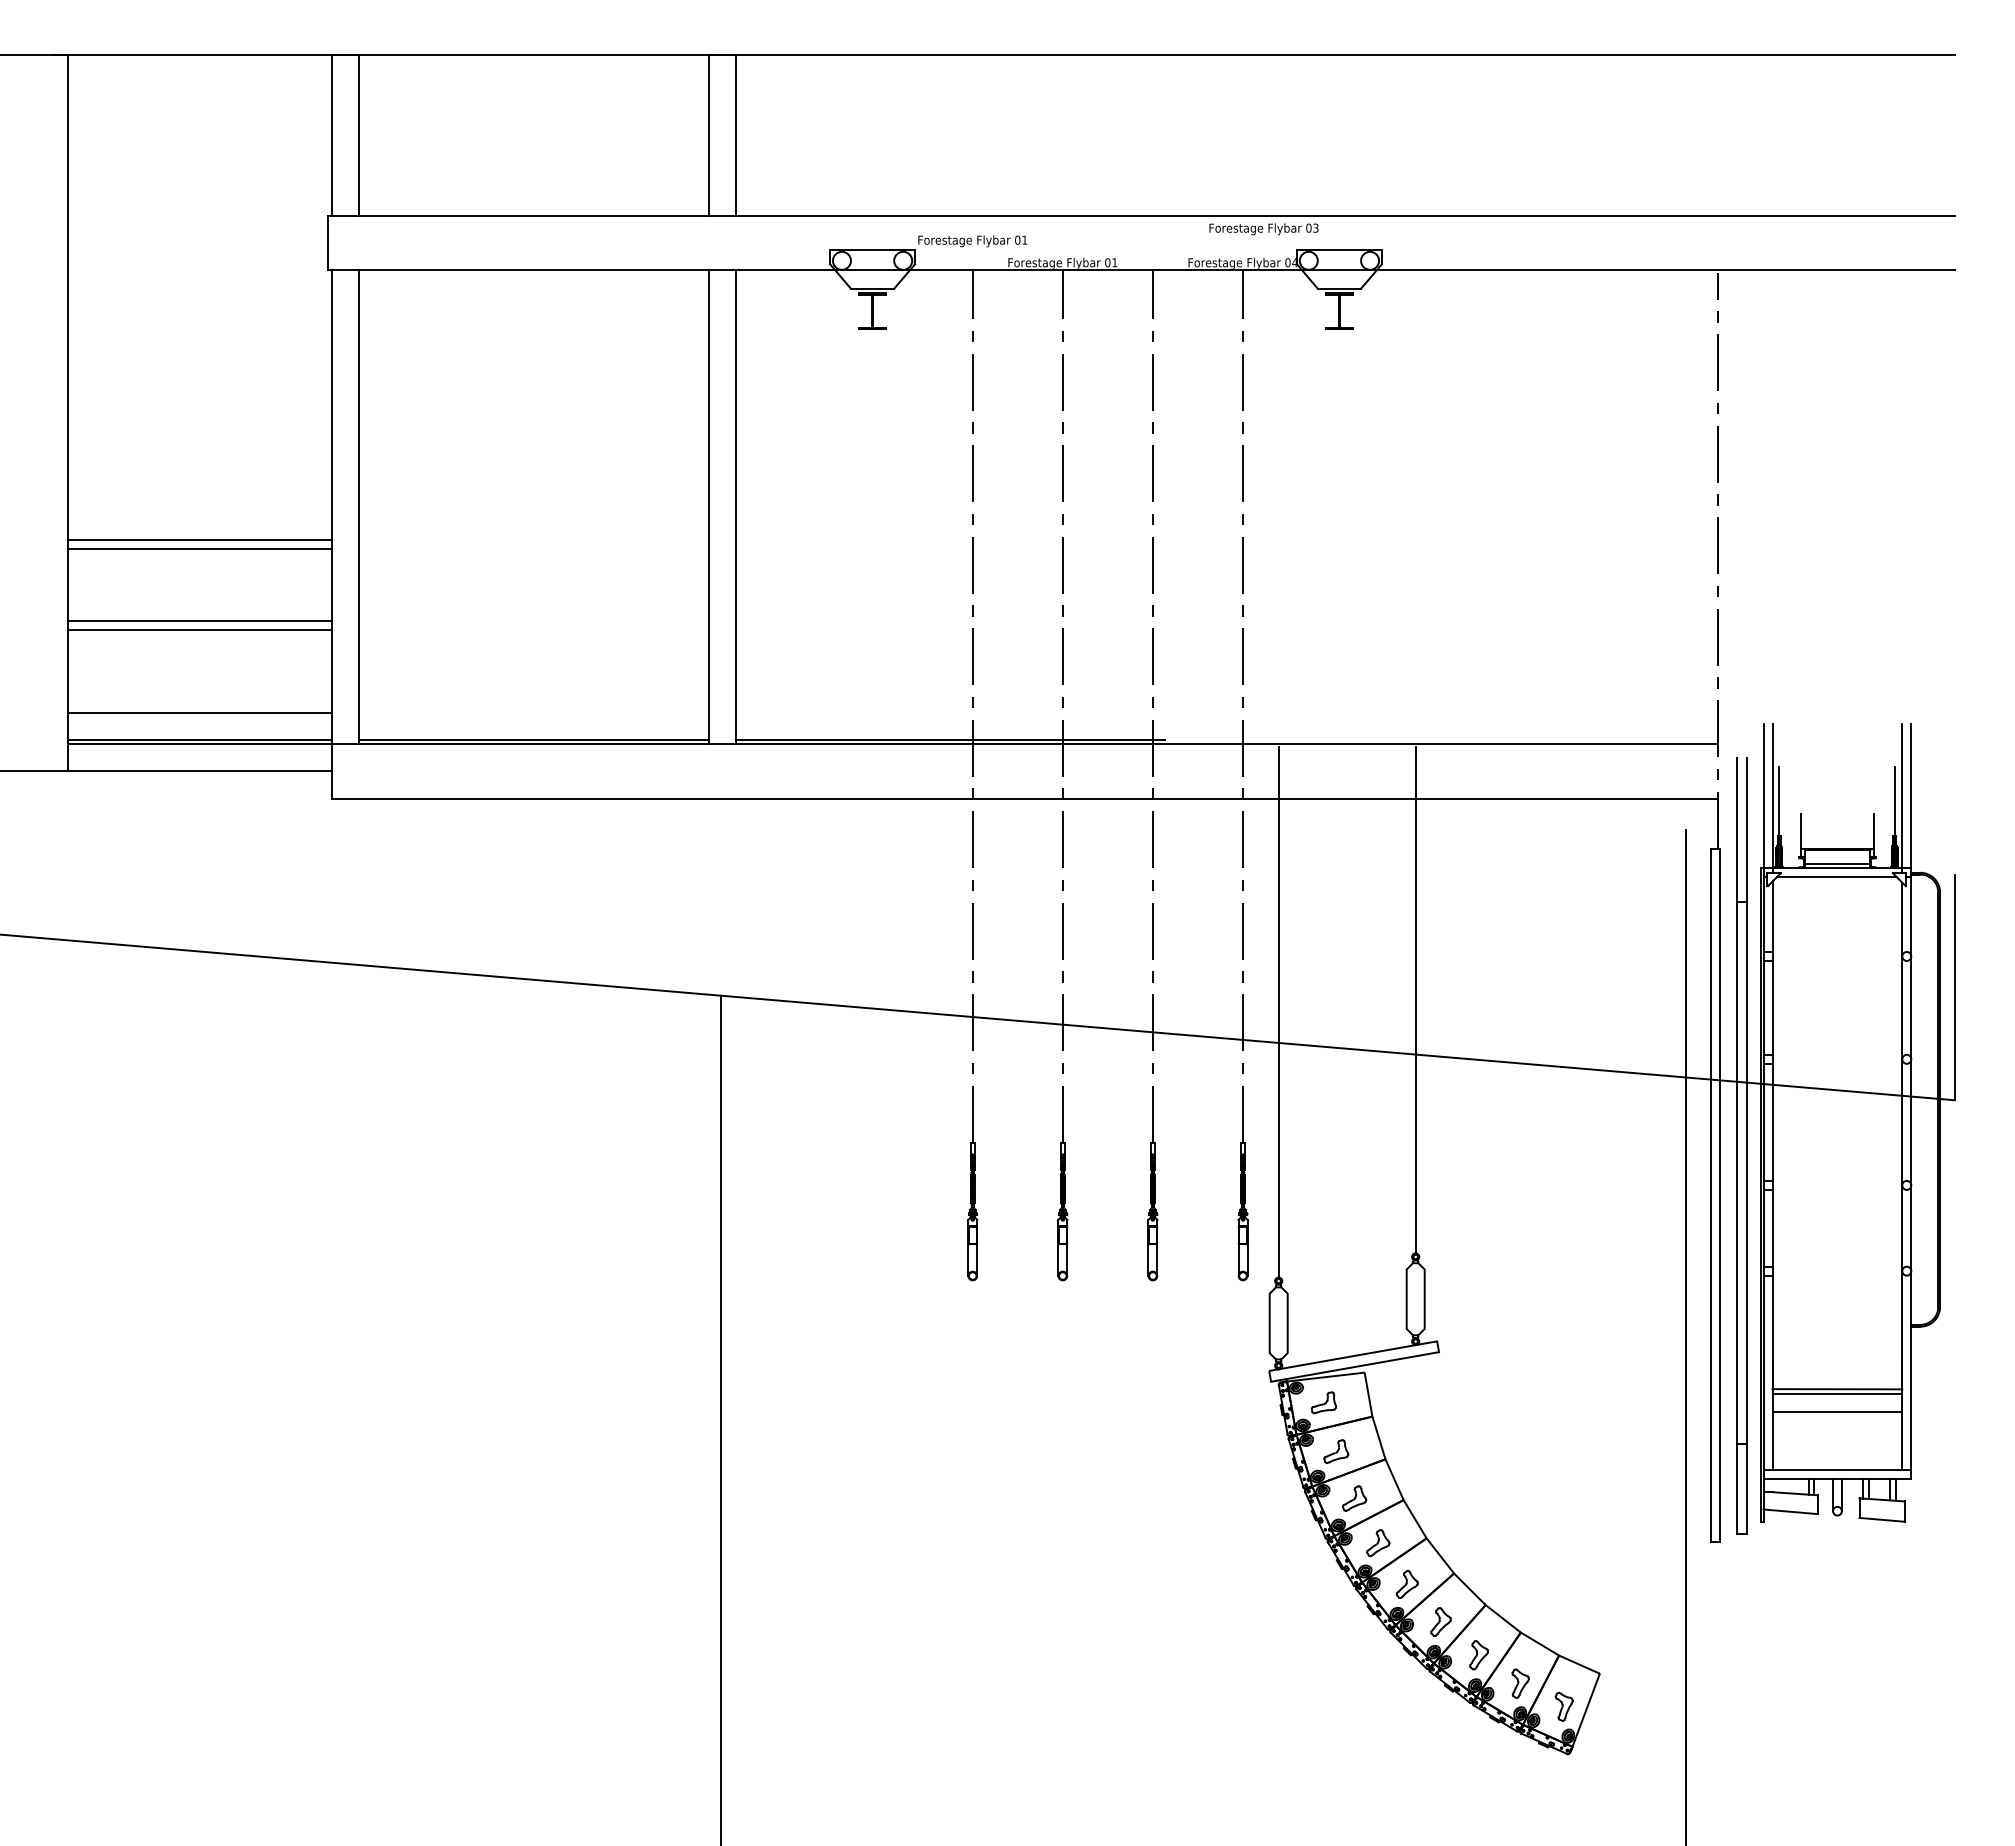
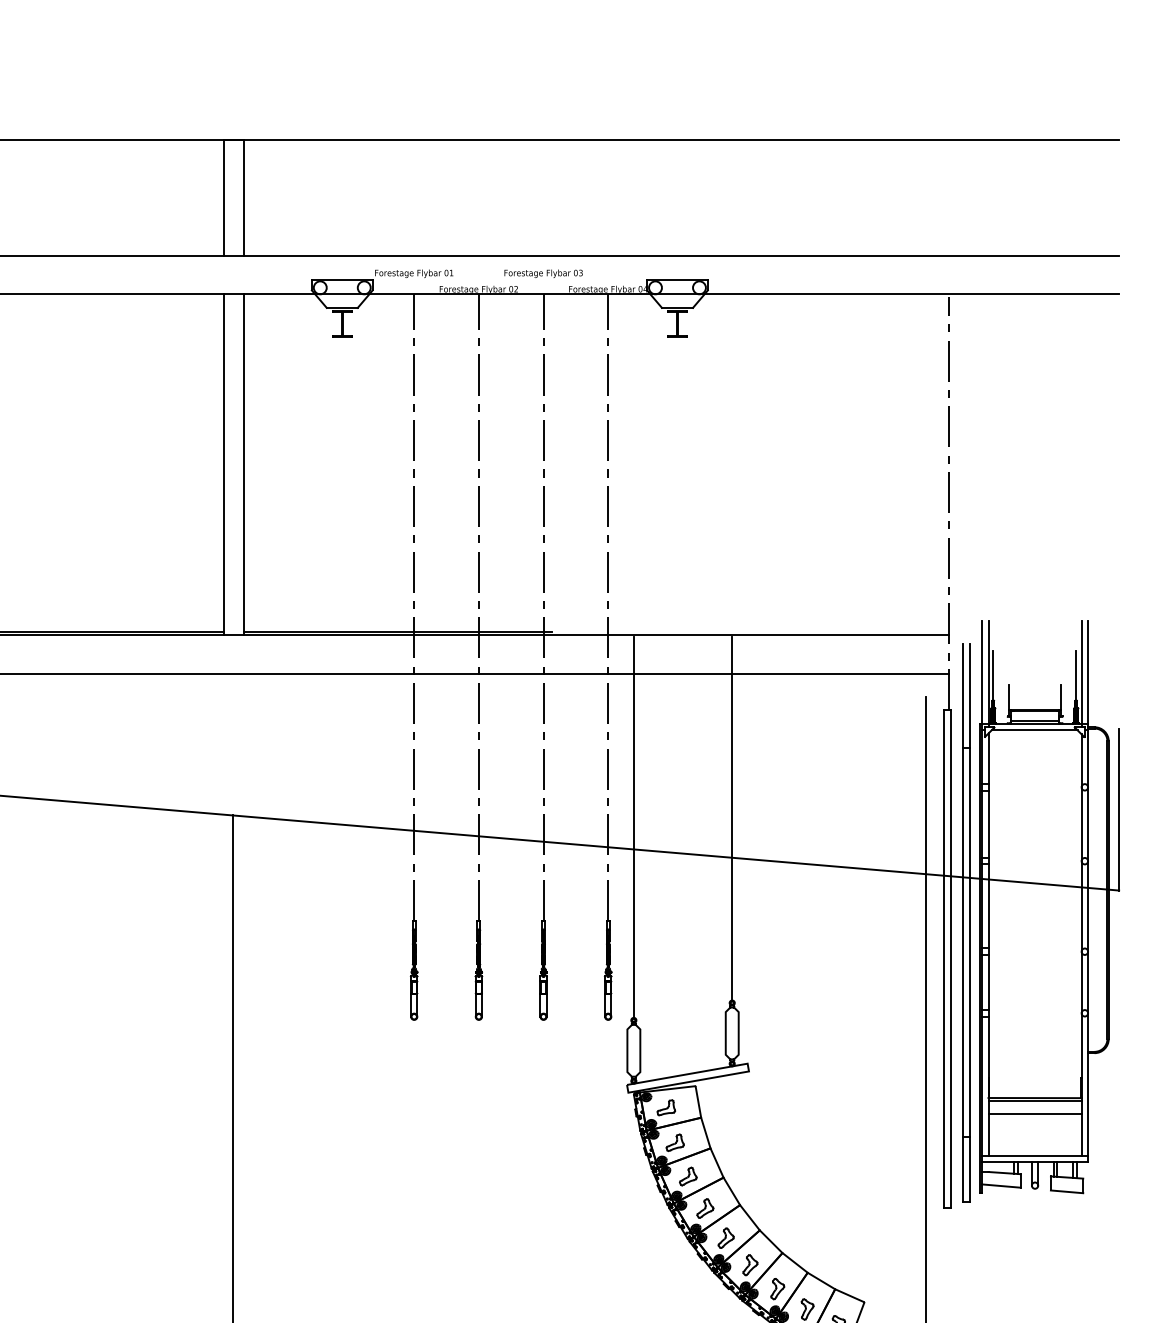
text: (1263, 229) -> (543, 273), moved
text: (1114, 262) -> (515, 289), 01 -> 02

